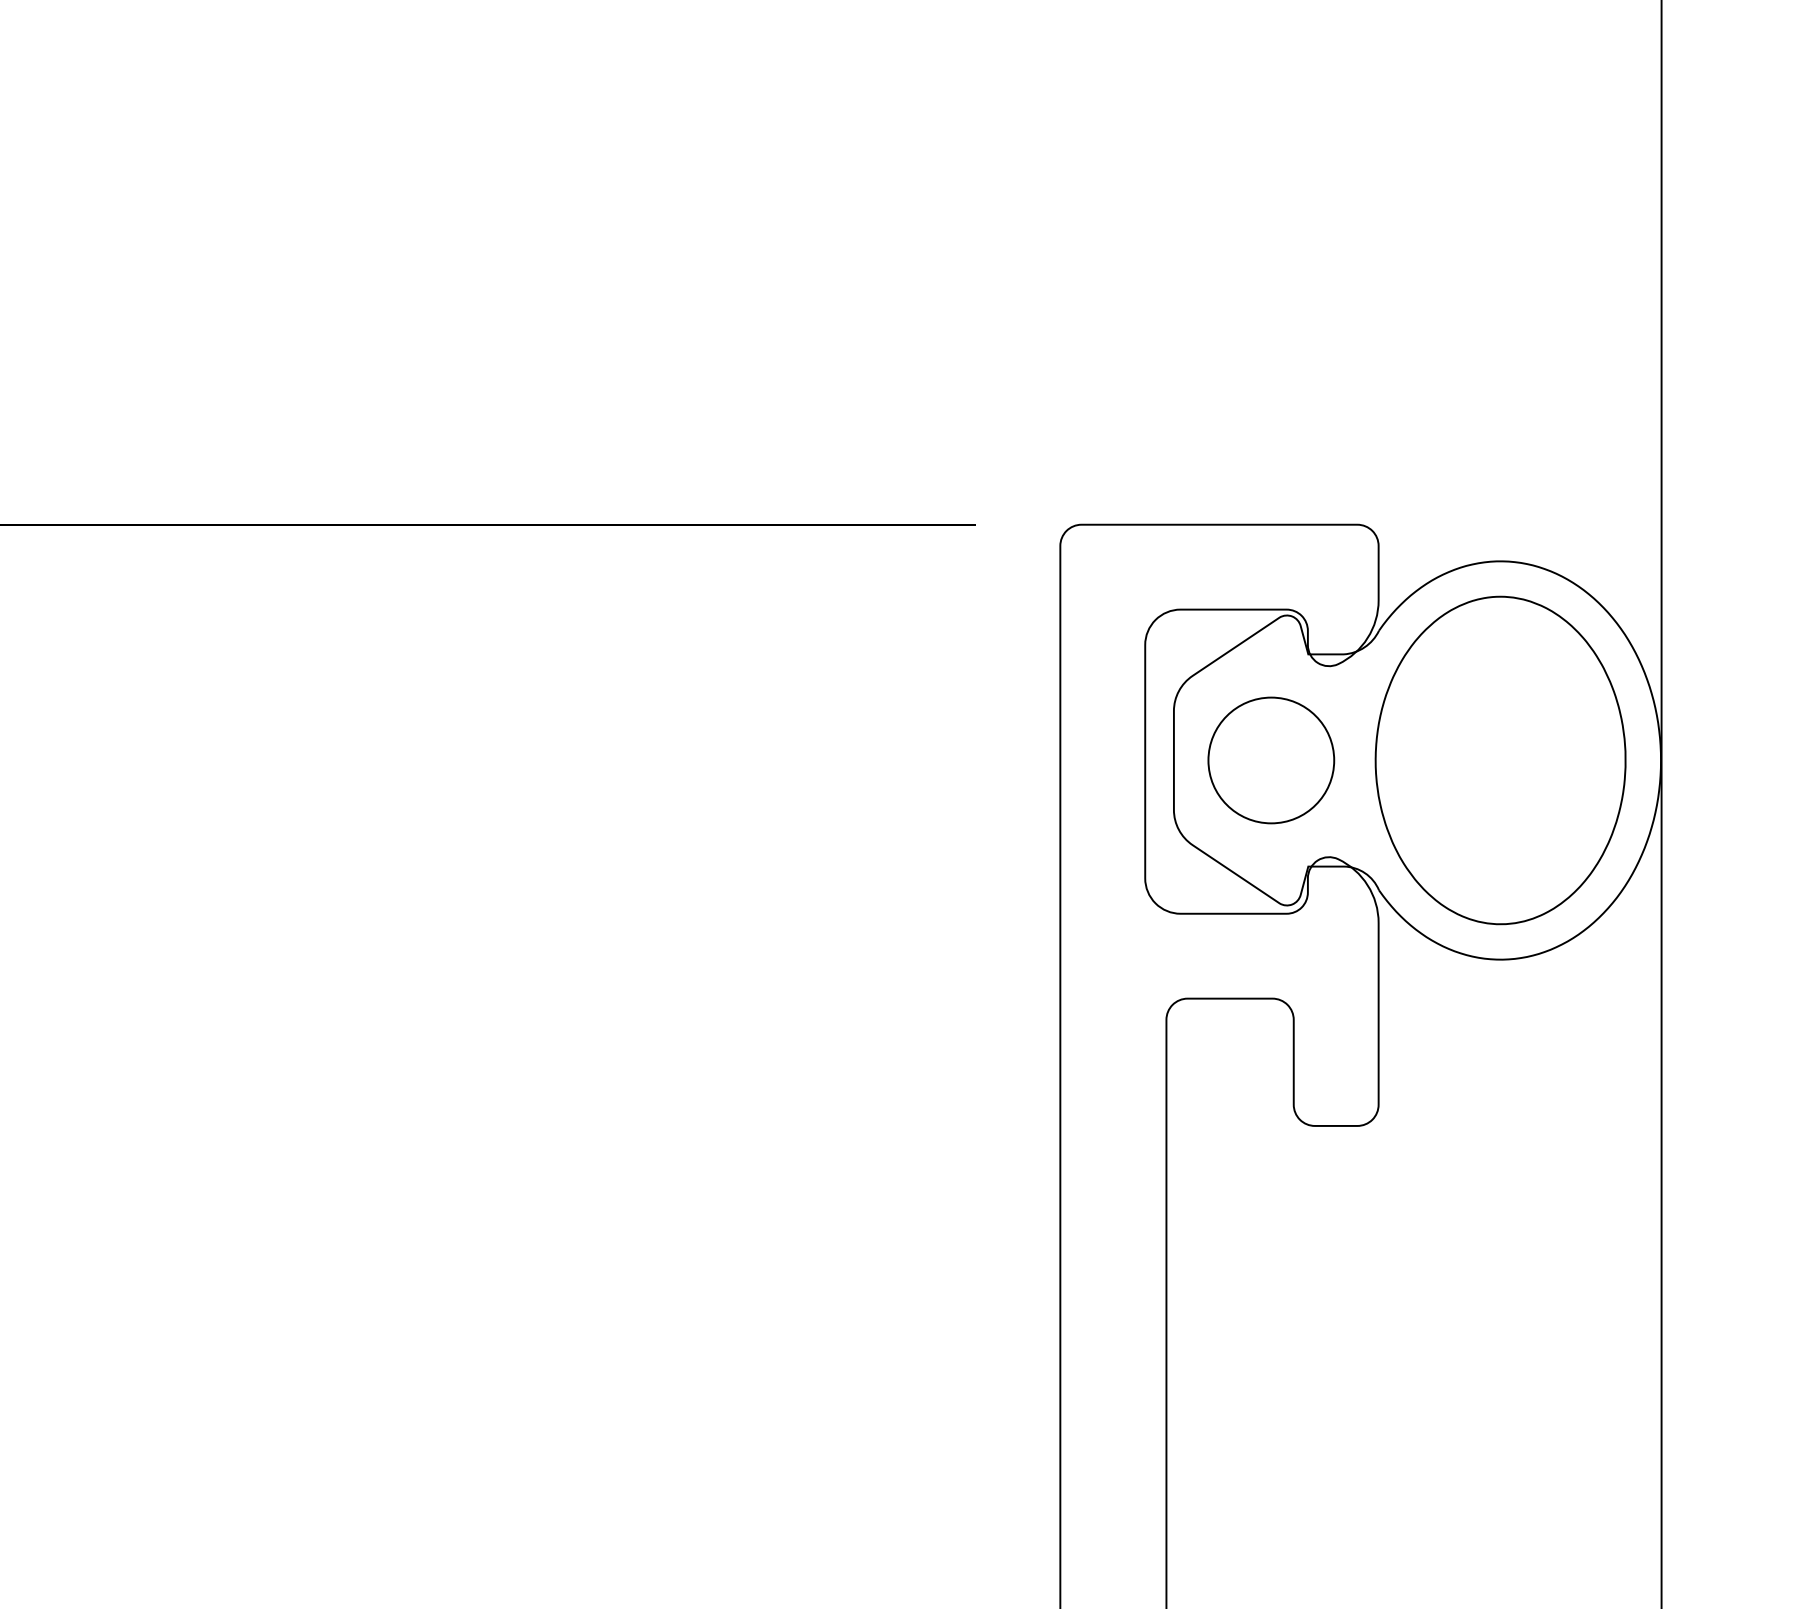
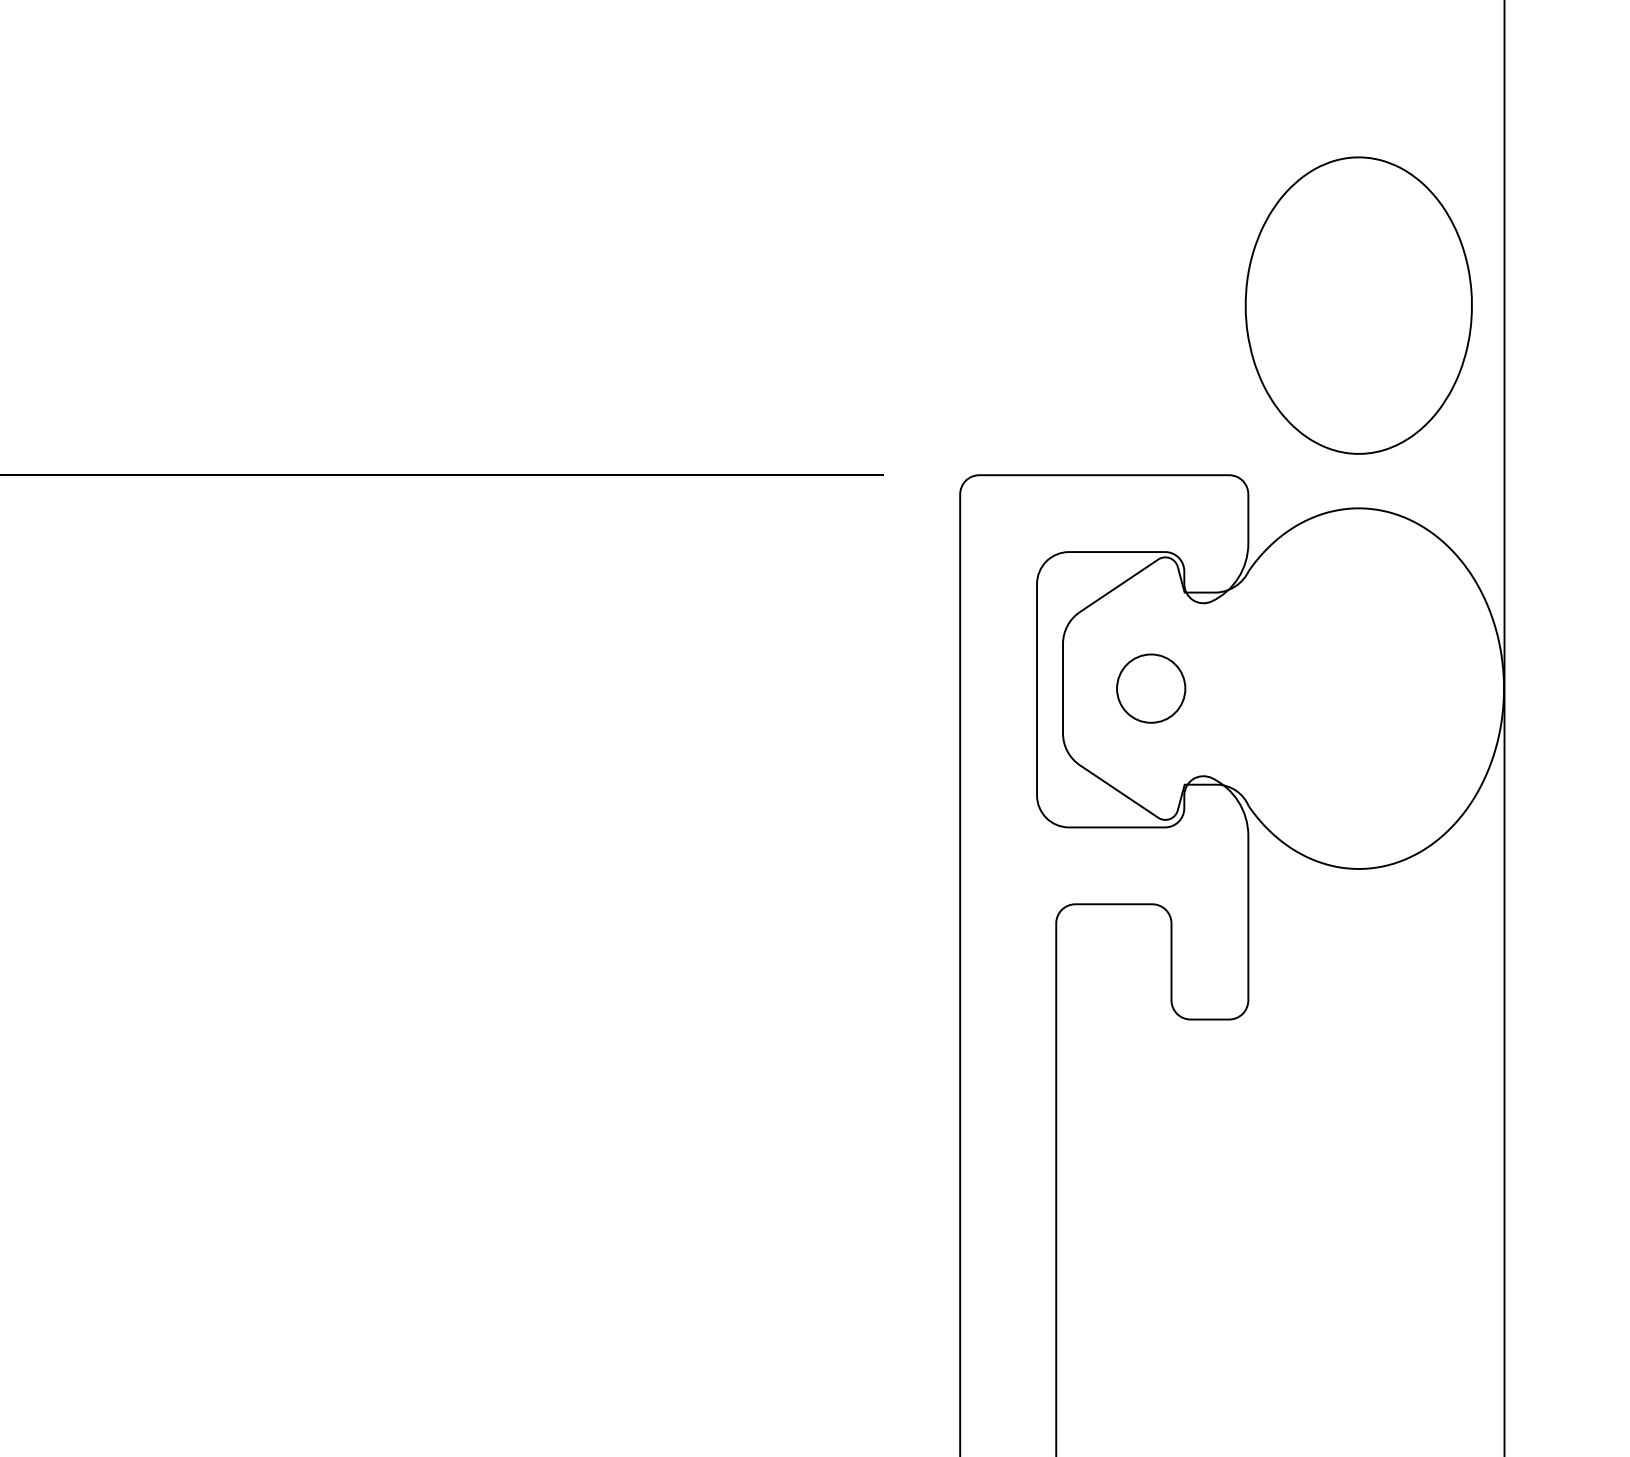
circle: (1271, 760) -> (1151, 688), size x0.6
part: (1500, 760) -> (1358, 305), moved

